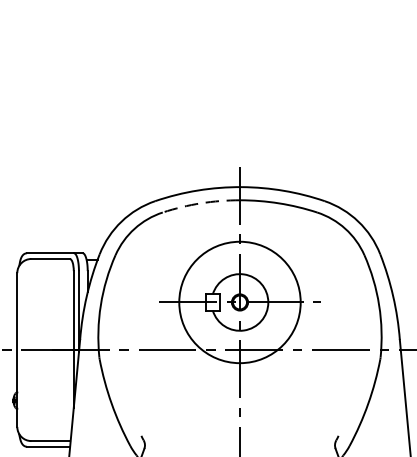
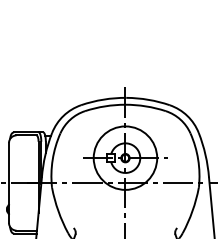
arc: (201, 203) -> (105, 106), dashed -> solid

